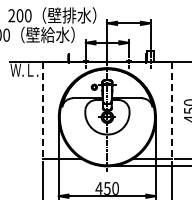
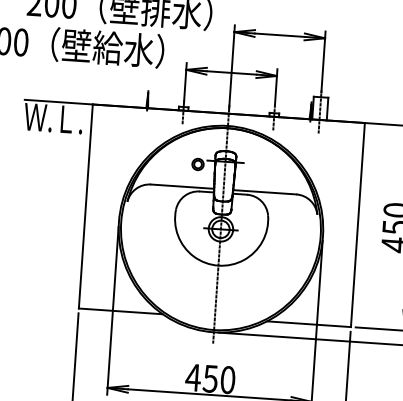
line: (42, 110) -> (85, 205), dashed -> solid
line: (172, 110) -> (358, 224), dashed -> solid

